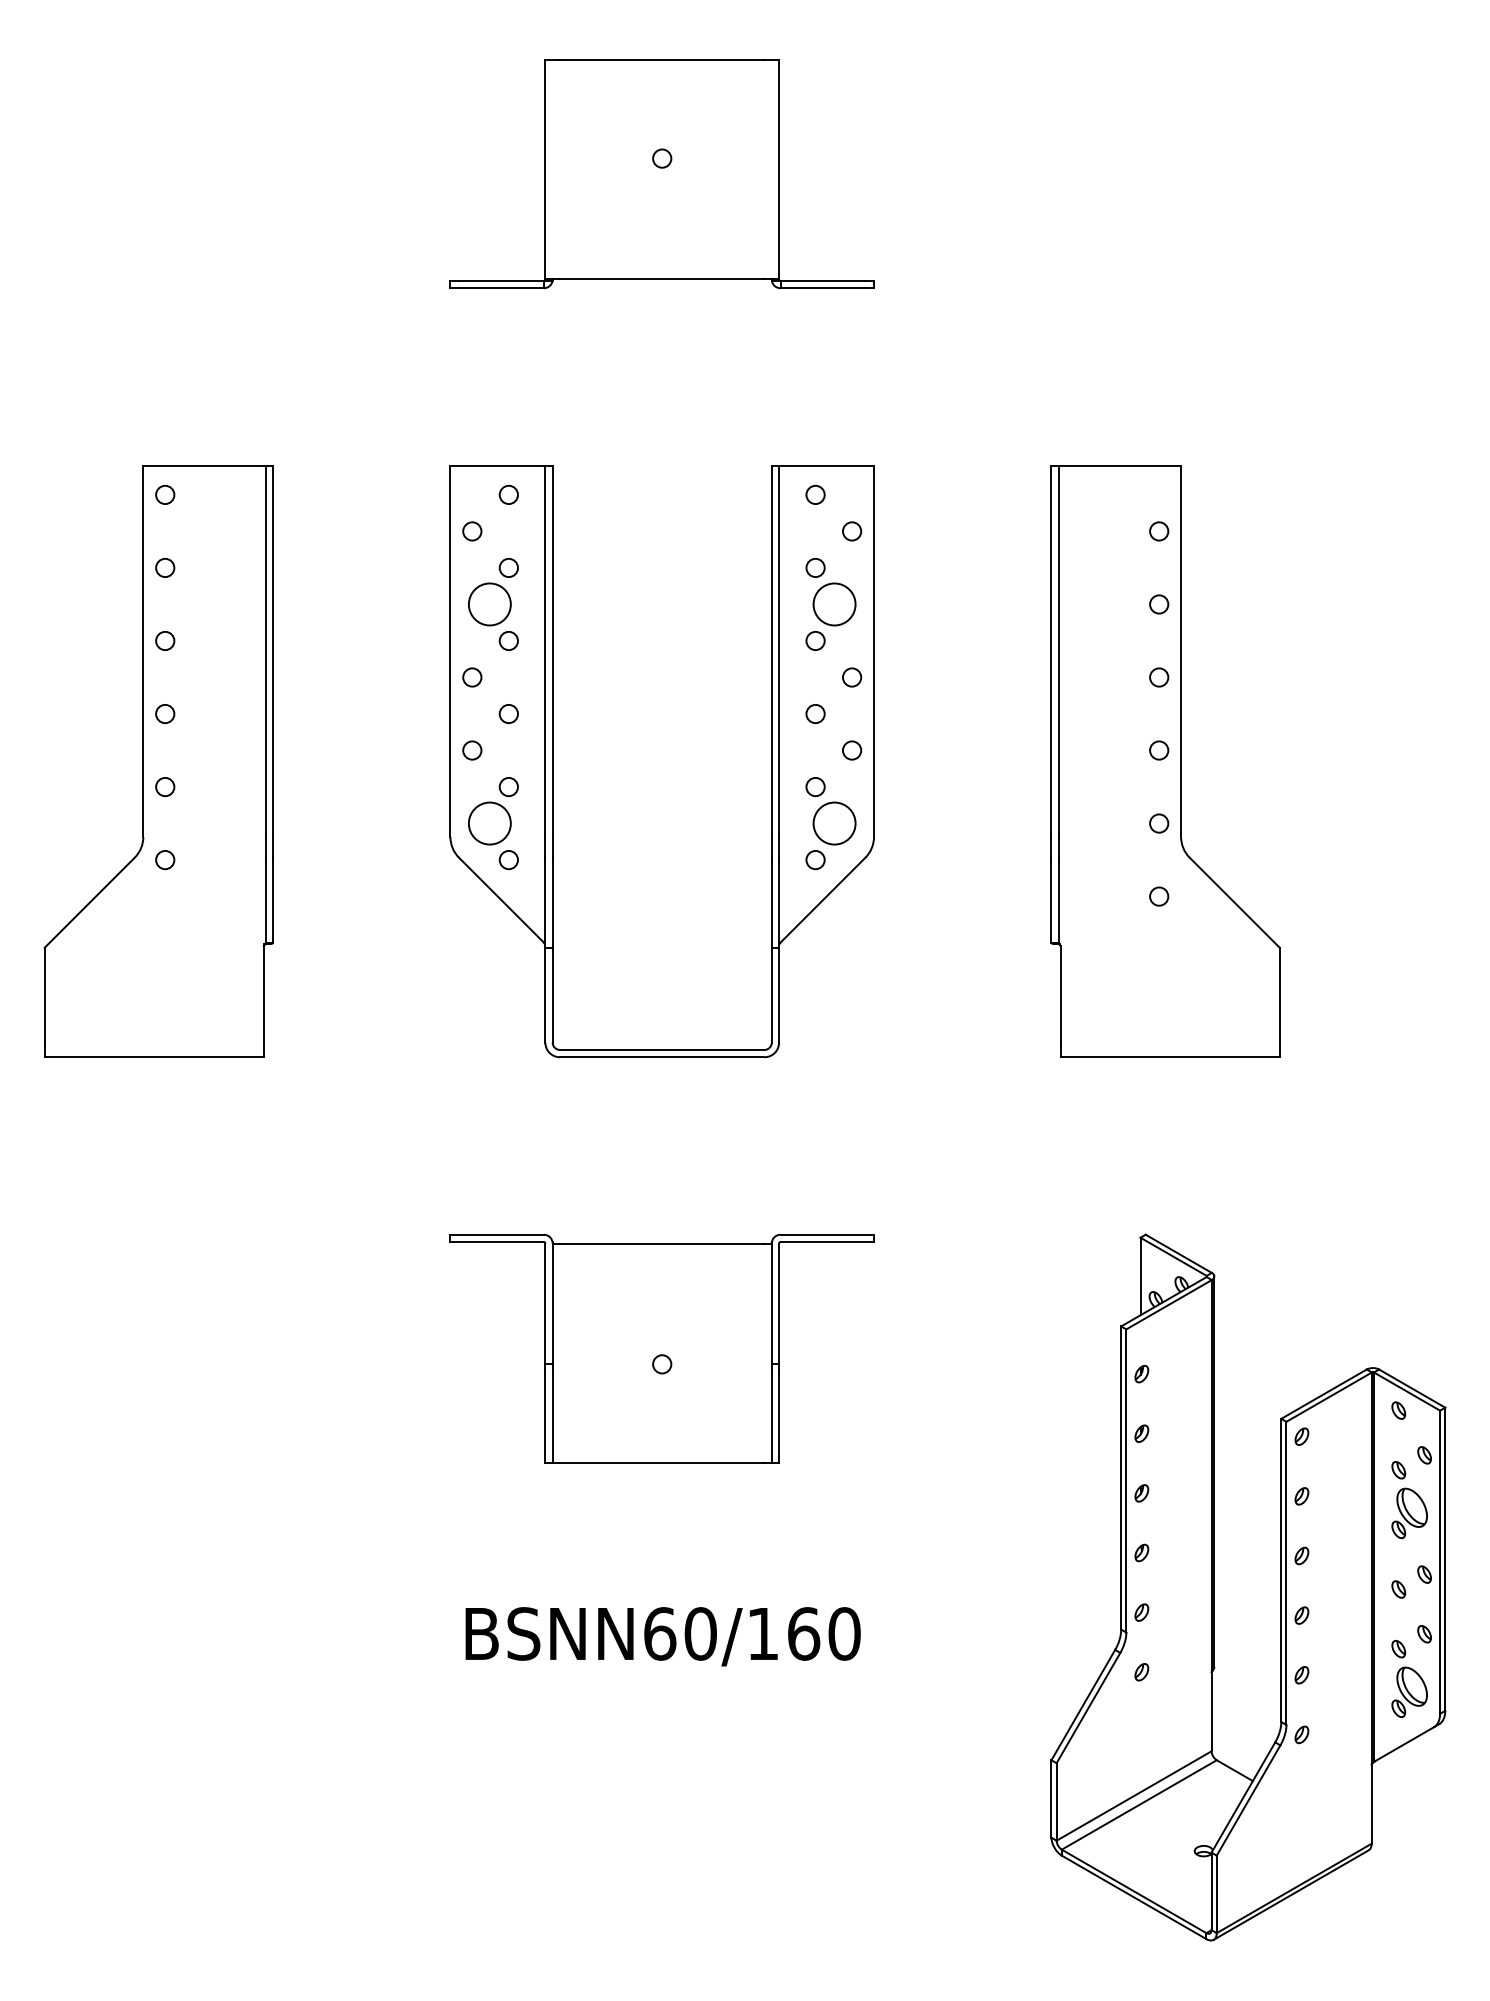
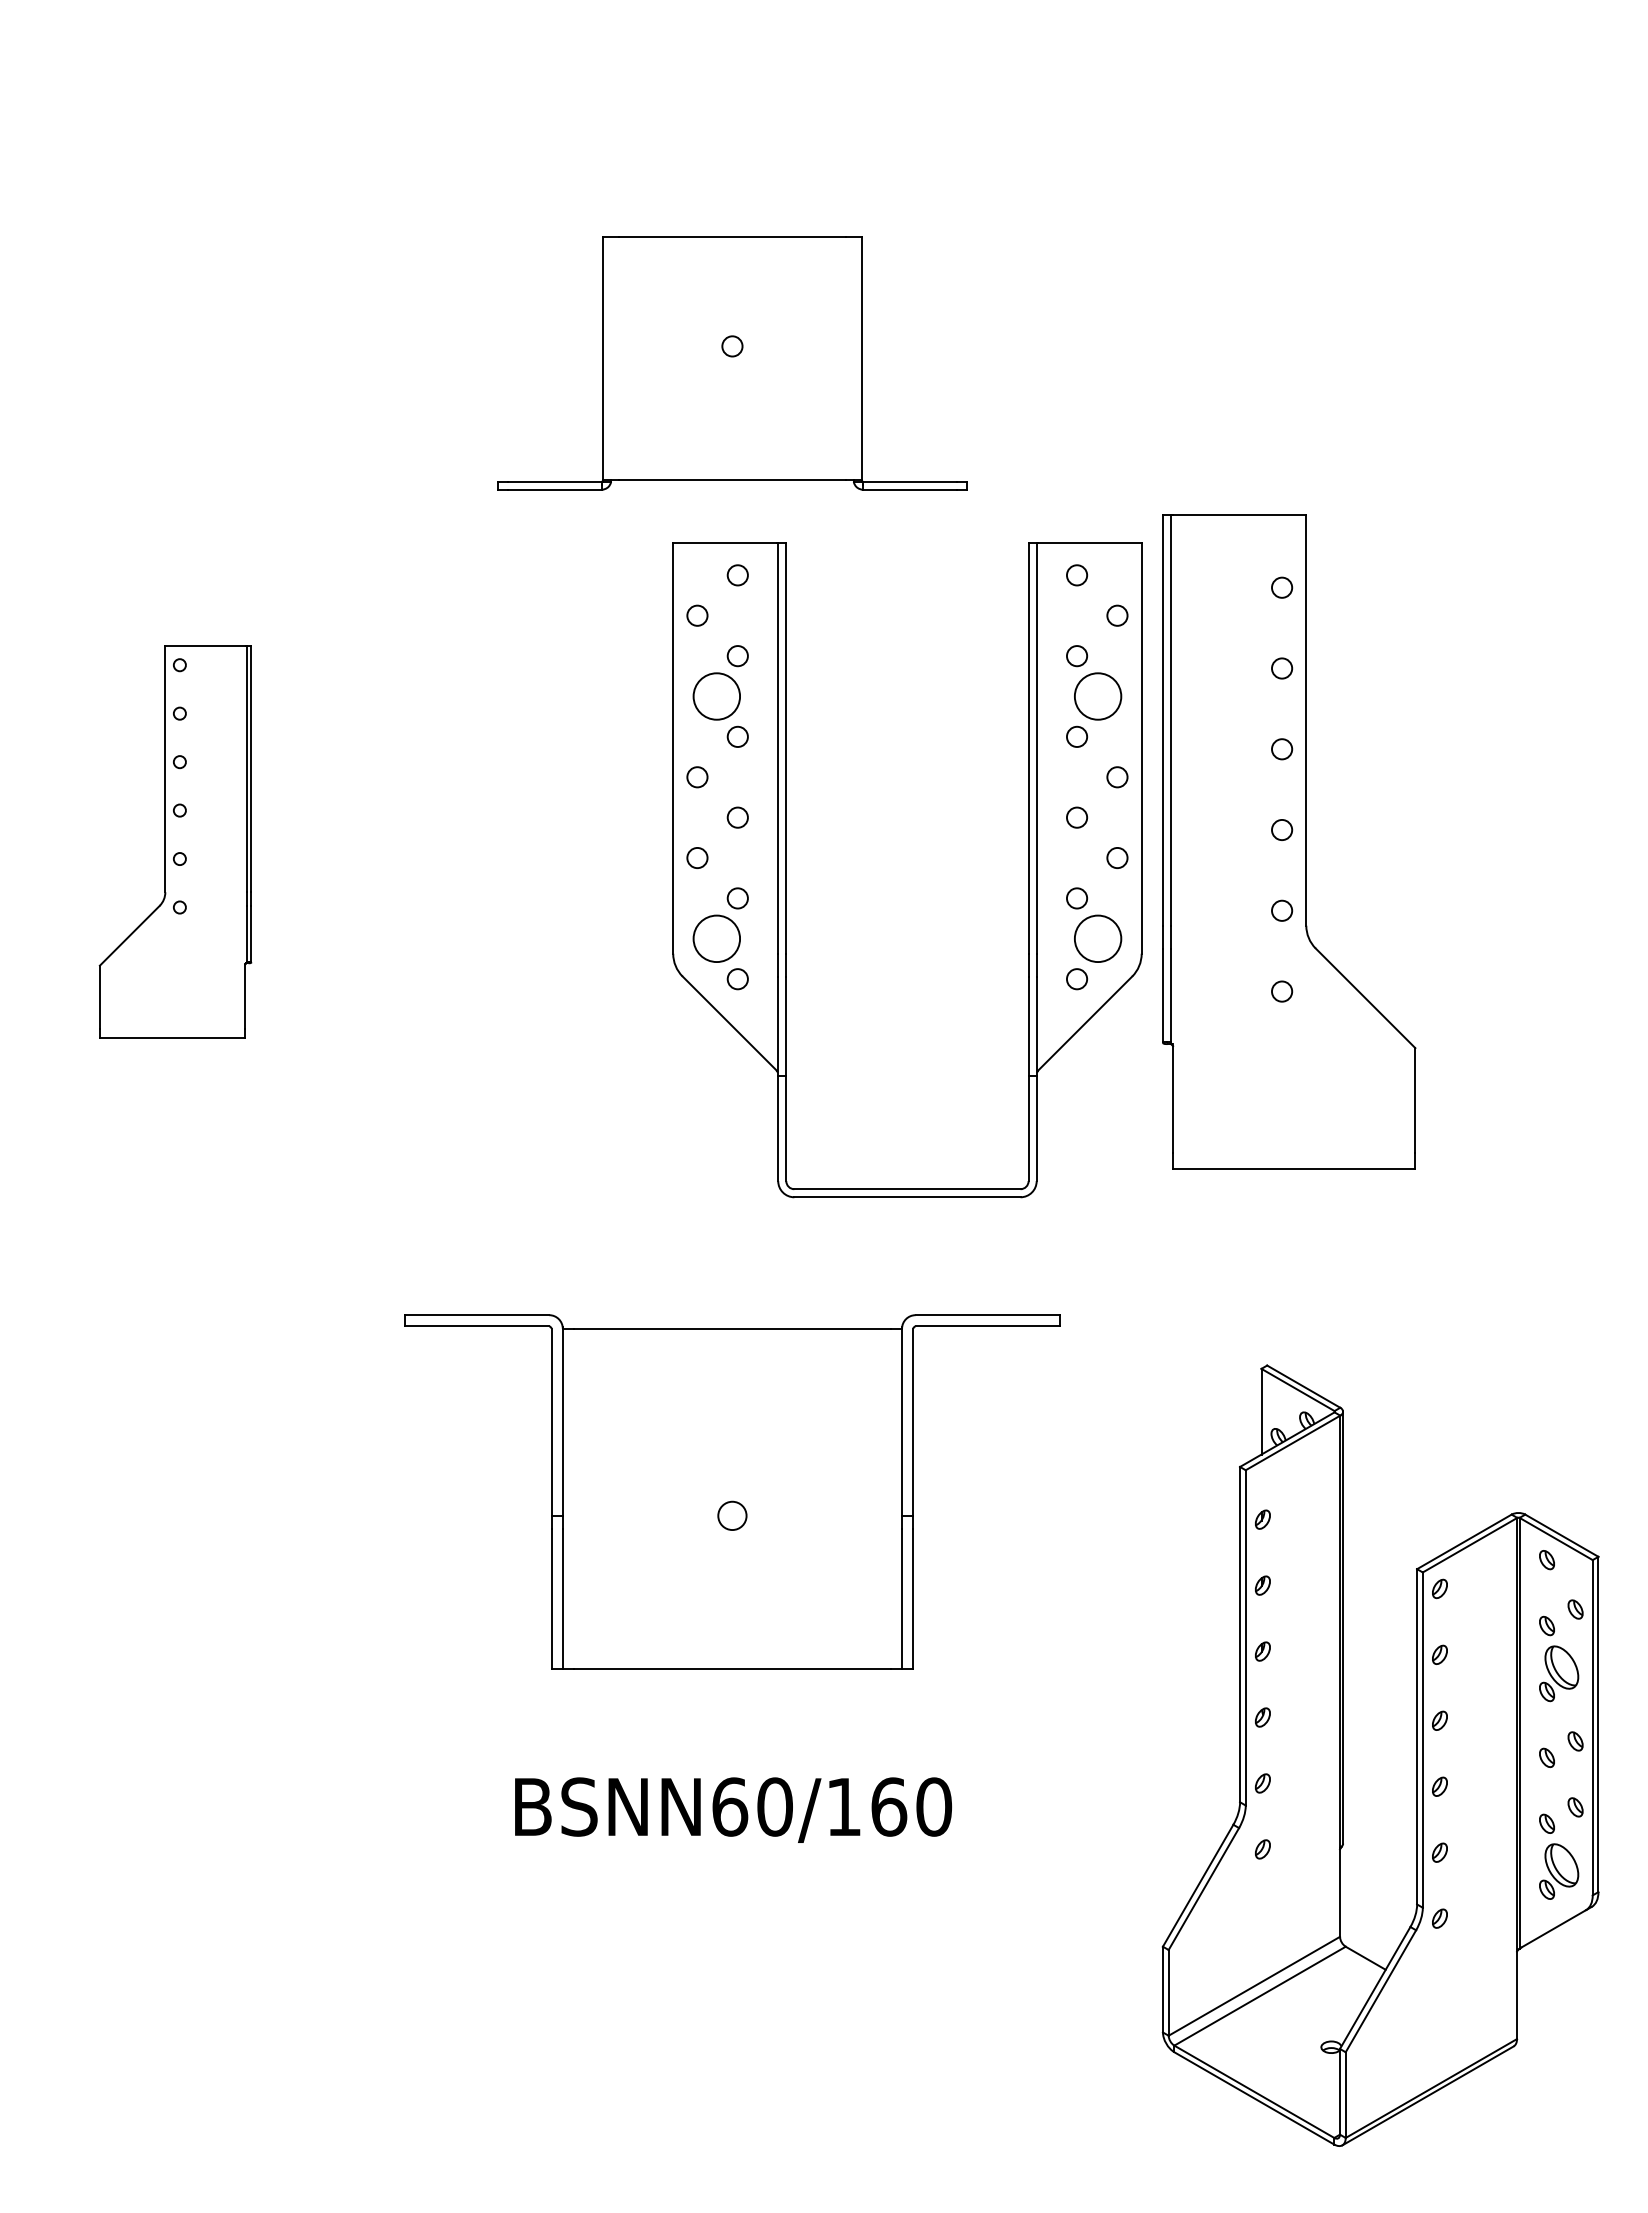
part: (662, 174) -> (732, 363), moved
part: (158, 760) -> (175, 841), size x0.6
part: (552, 761) -> (786, 870), moved
part: (662, 1348) -> (732, 1491), size x1.4

